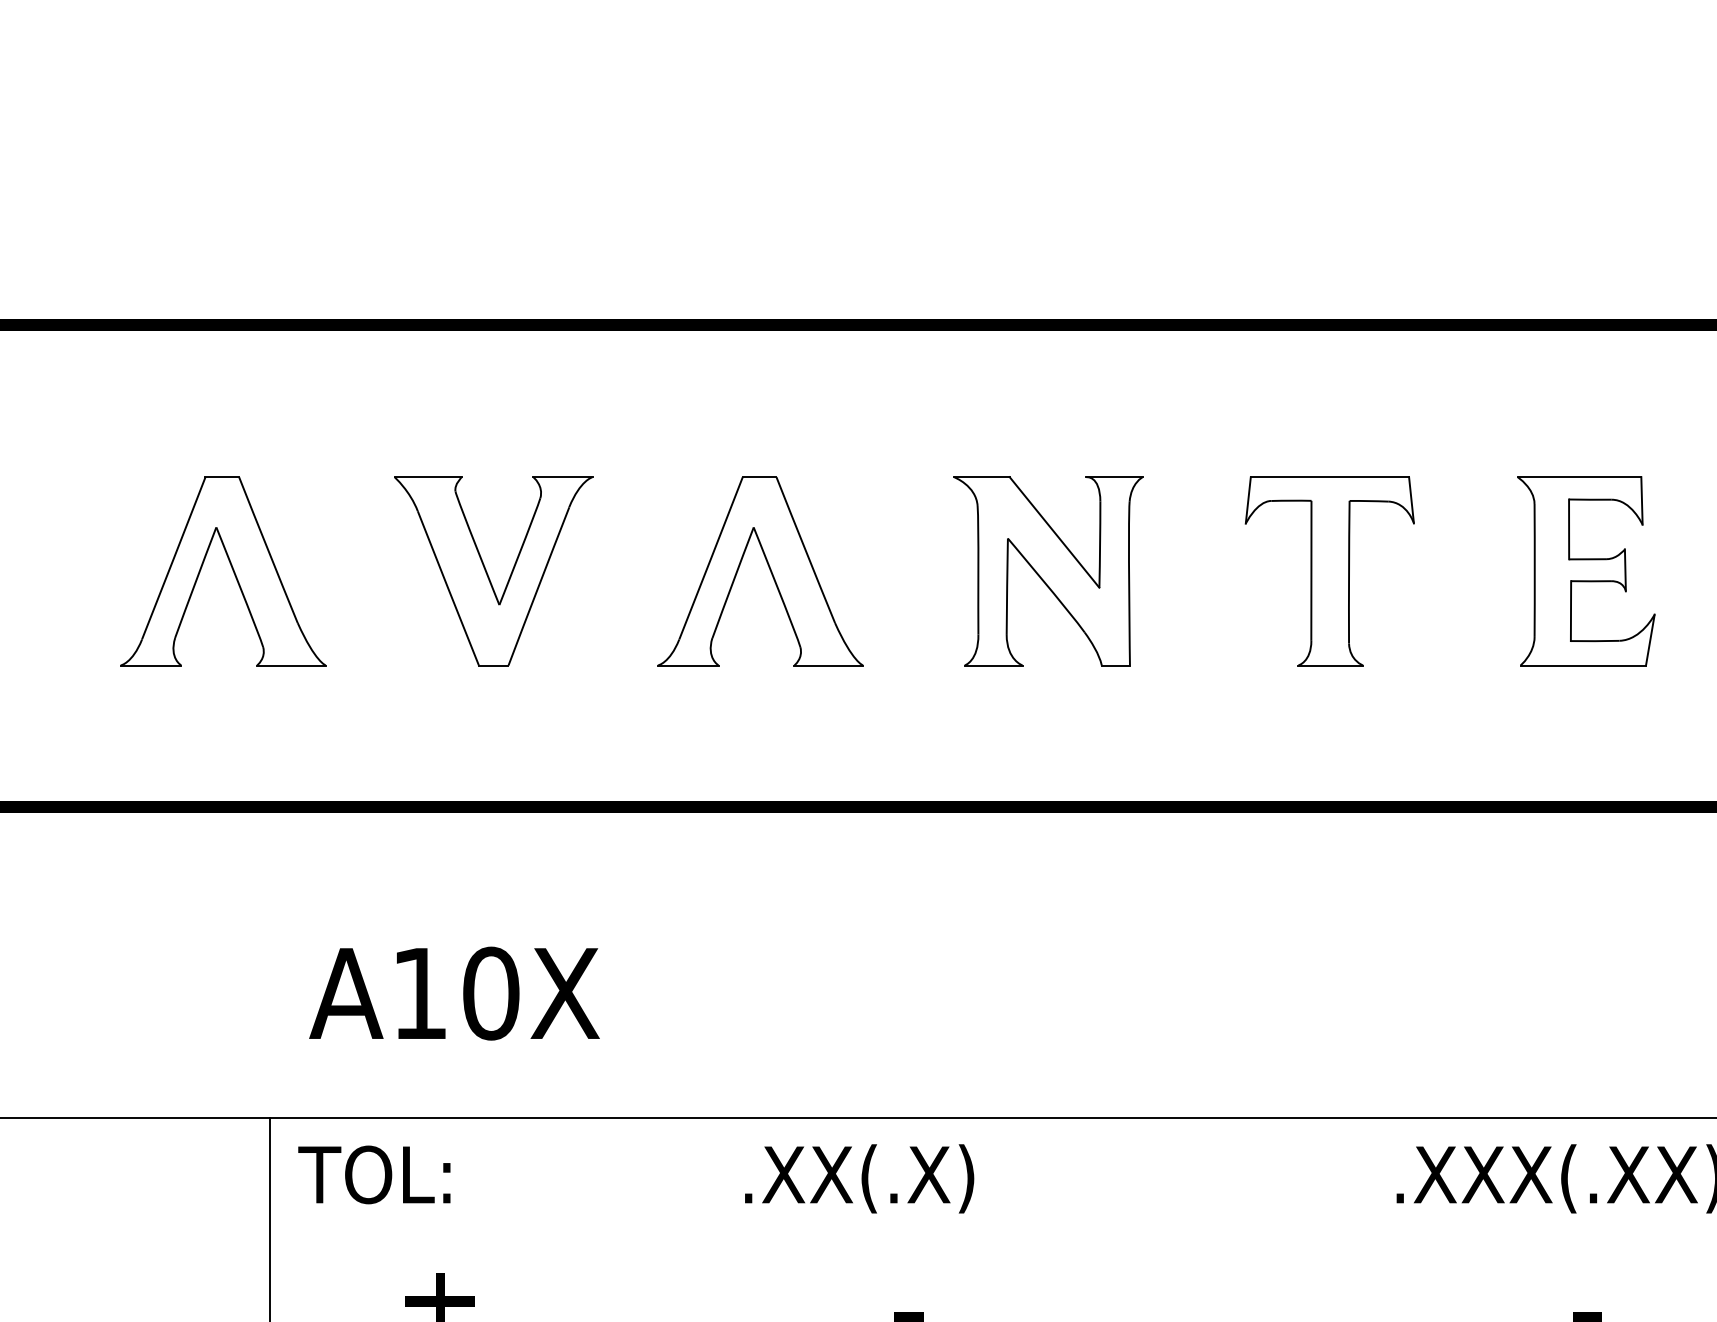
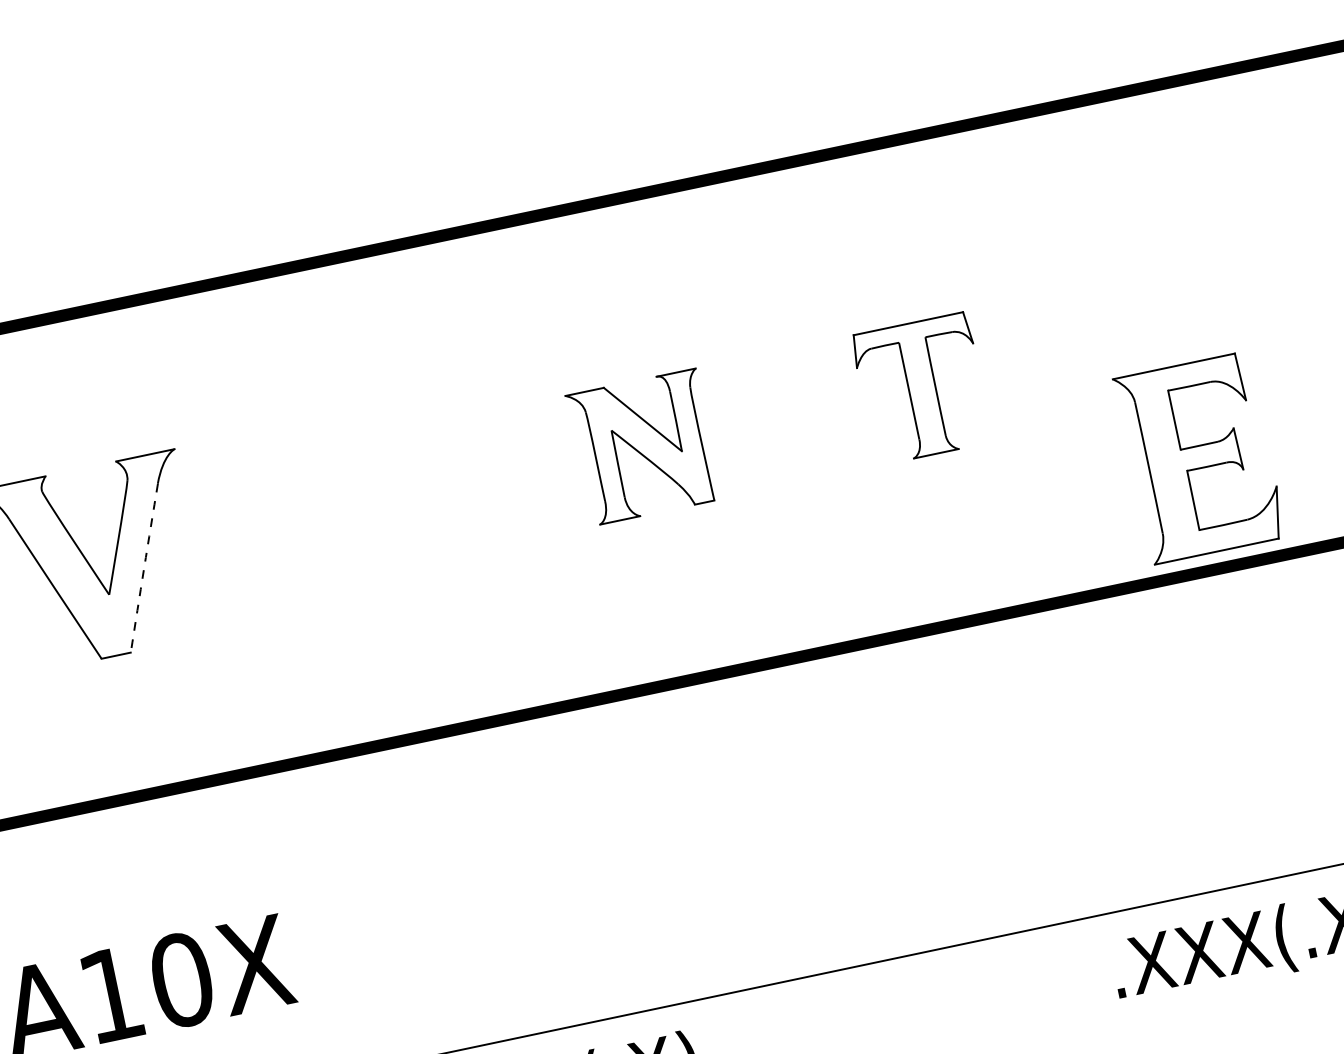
part: (768, 567) -> (367, 501), removed
part: (1048, 571) -> (644, 447), size x0.7
part: (1329, 571) -> (921, 388), size x0.7
part: (1586, 571) -> (1200, 458), moved
arc: (538, 586) -> (143, 568), solid -> dashed

